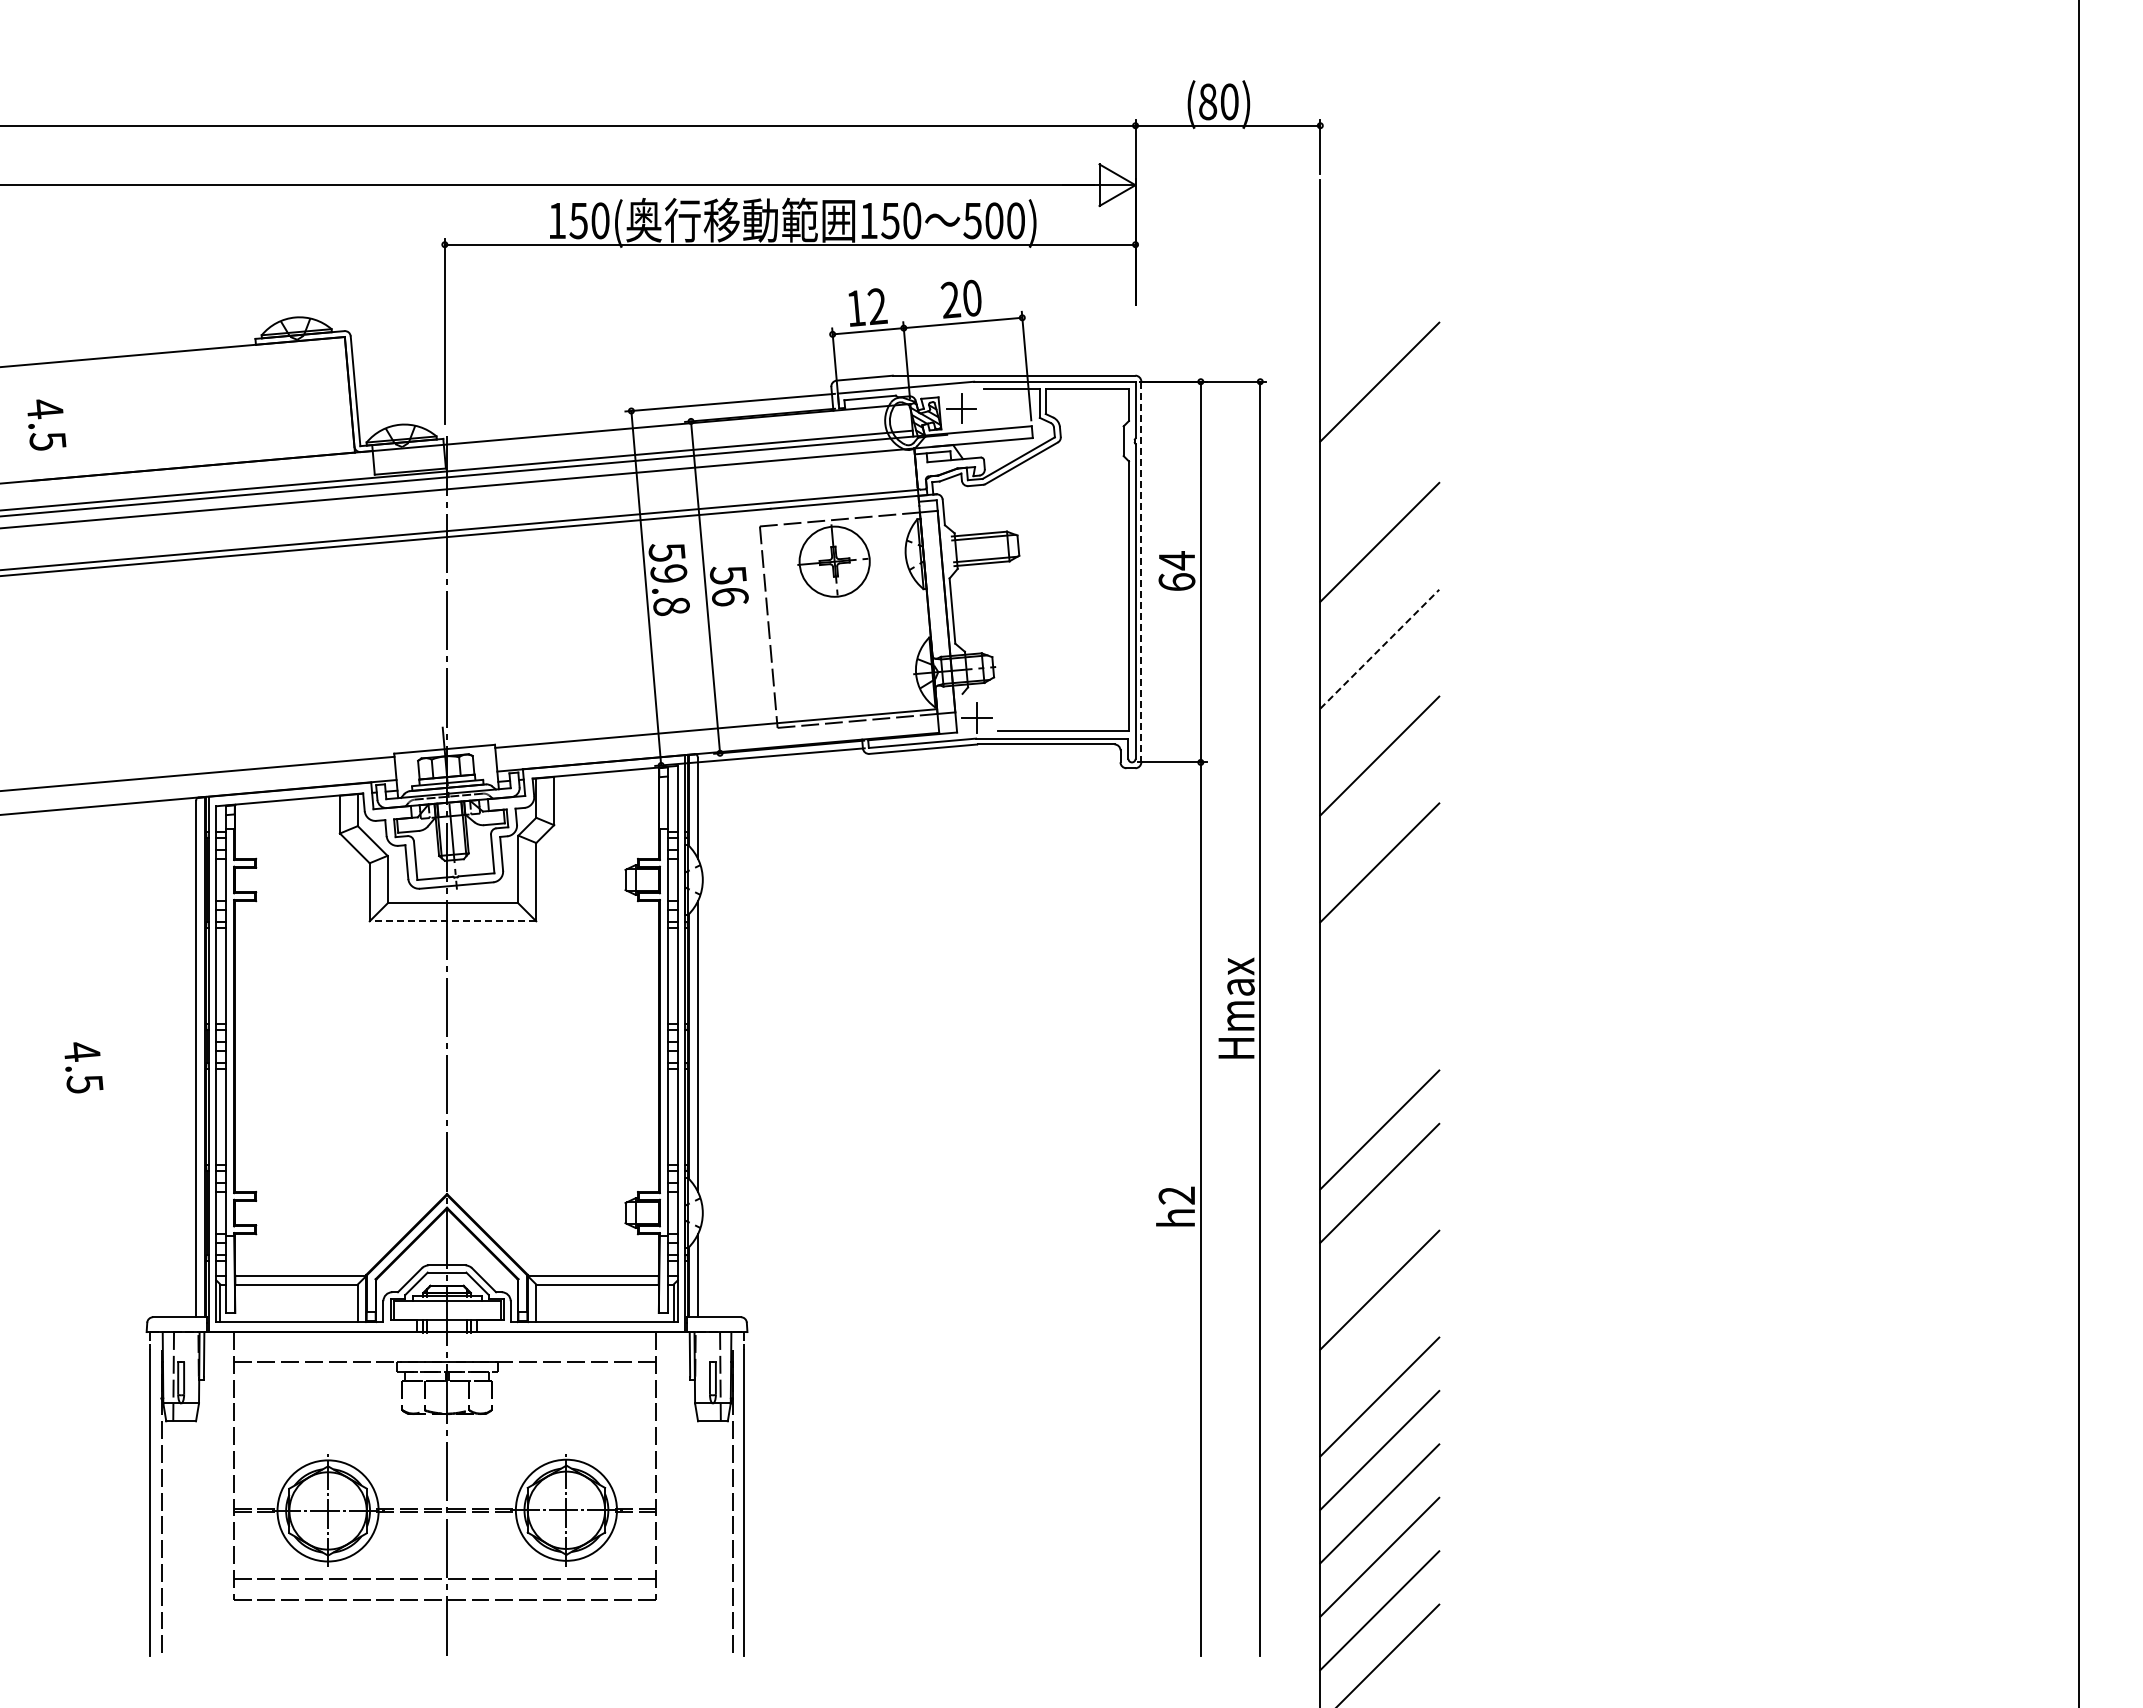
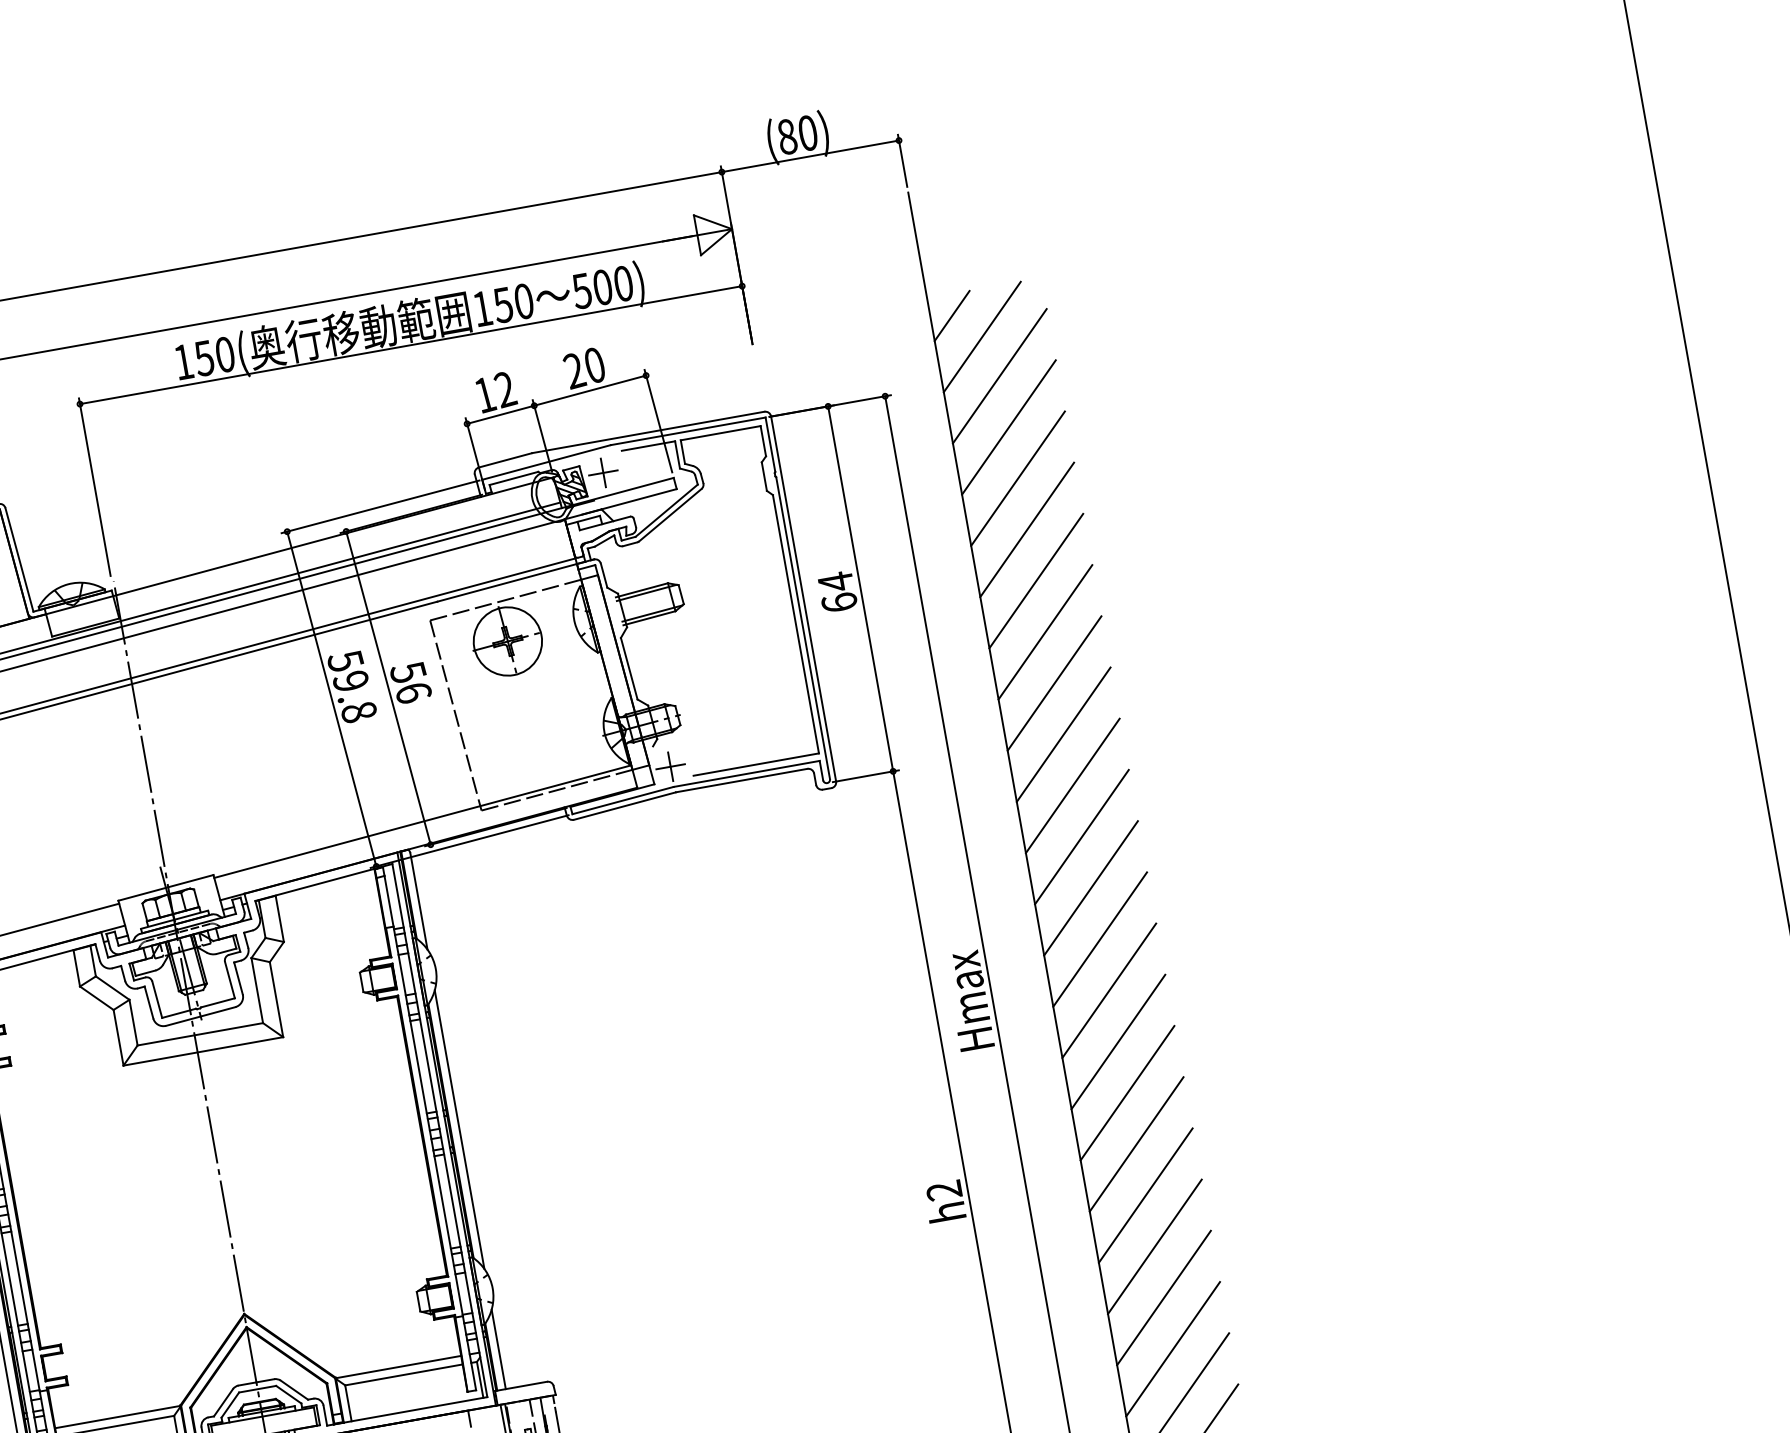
line: (1342, 312) -> (952, 315), added
line: (1368, 339) -> (981, 337), added
line: (1379, 435) -> (1008, 427), added
line: (1379, 488) -> (1017, 478), added
line: (1141, 572) -> (803, 599), dashed -> solid
line: (1379, 595) -> (1035, 580), added
line: (1380, 648) -> (1045, 631), dashed -> solid
line: (1379, 702) -> (1054, 683), added
line: (1379, 808) -> (1072, 785), added
line: (1379, 915) -> (1090, 887), added
line: (452, 921) -> (202, 1051), dashed -> solid
line: (1379, 969) -> (1099, 939), added
line: (1379, 1022) -> (1108, 990), added
line: (1379, 1076) -> (1118, 1041), added
line: (1379, 1236) -> (1145, 1195), added
line: (1379, 1343) -> (1163, 1297), added

